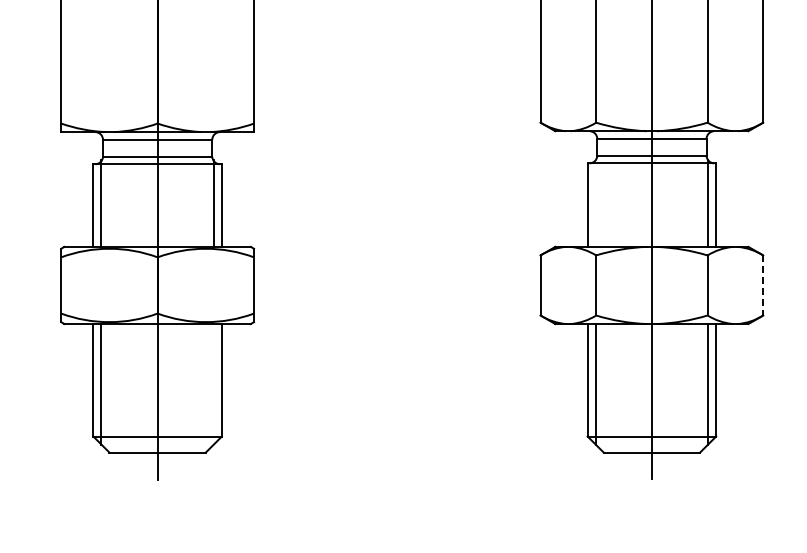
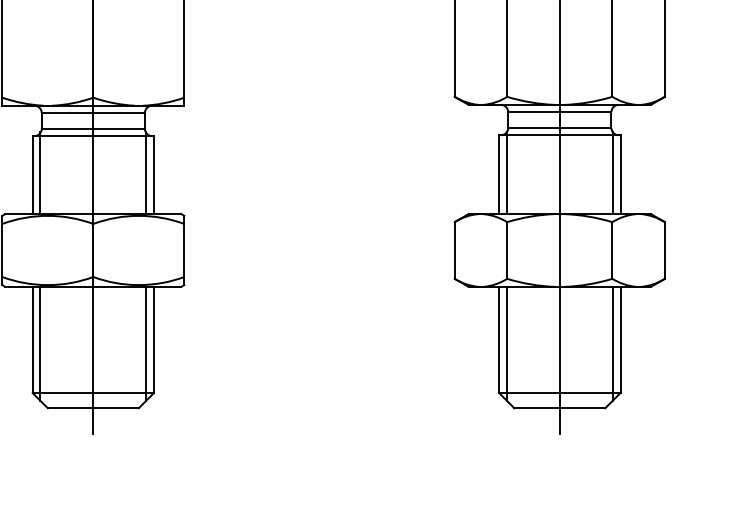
line: (595, 203) -> (506, 173), added
line: (763, 285) -> (665, 250), dashed -> solid
line: (213, 384) -> (146, 343), added

